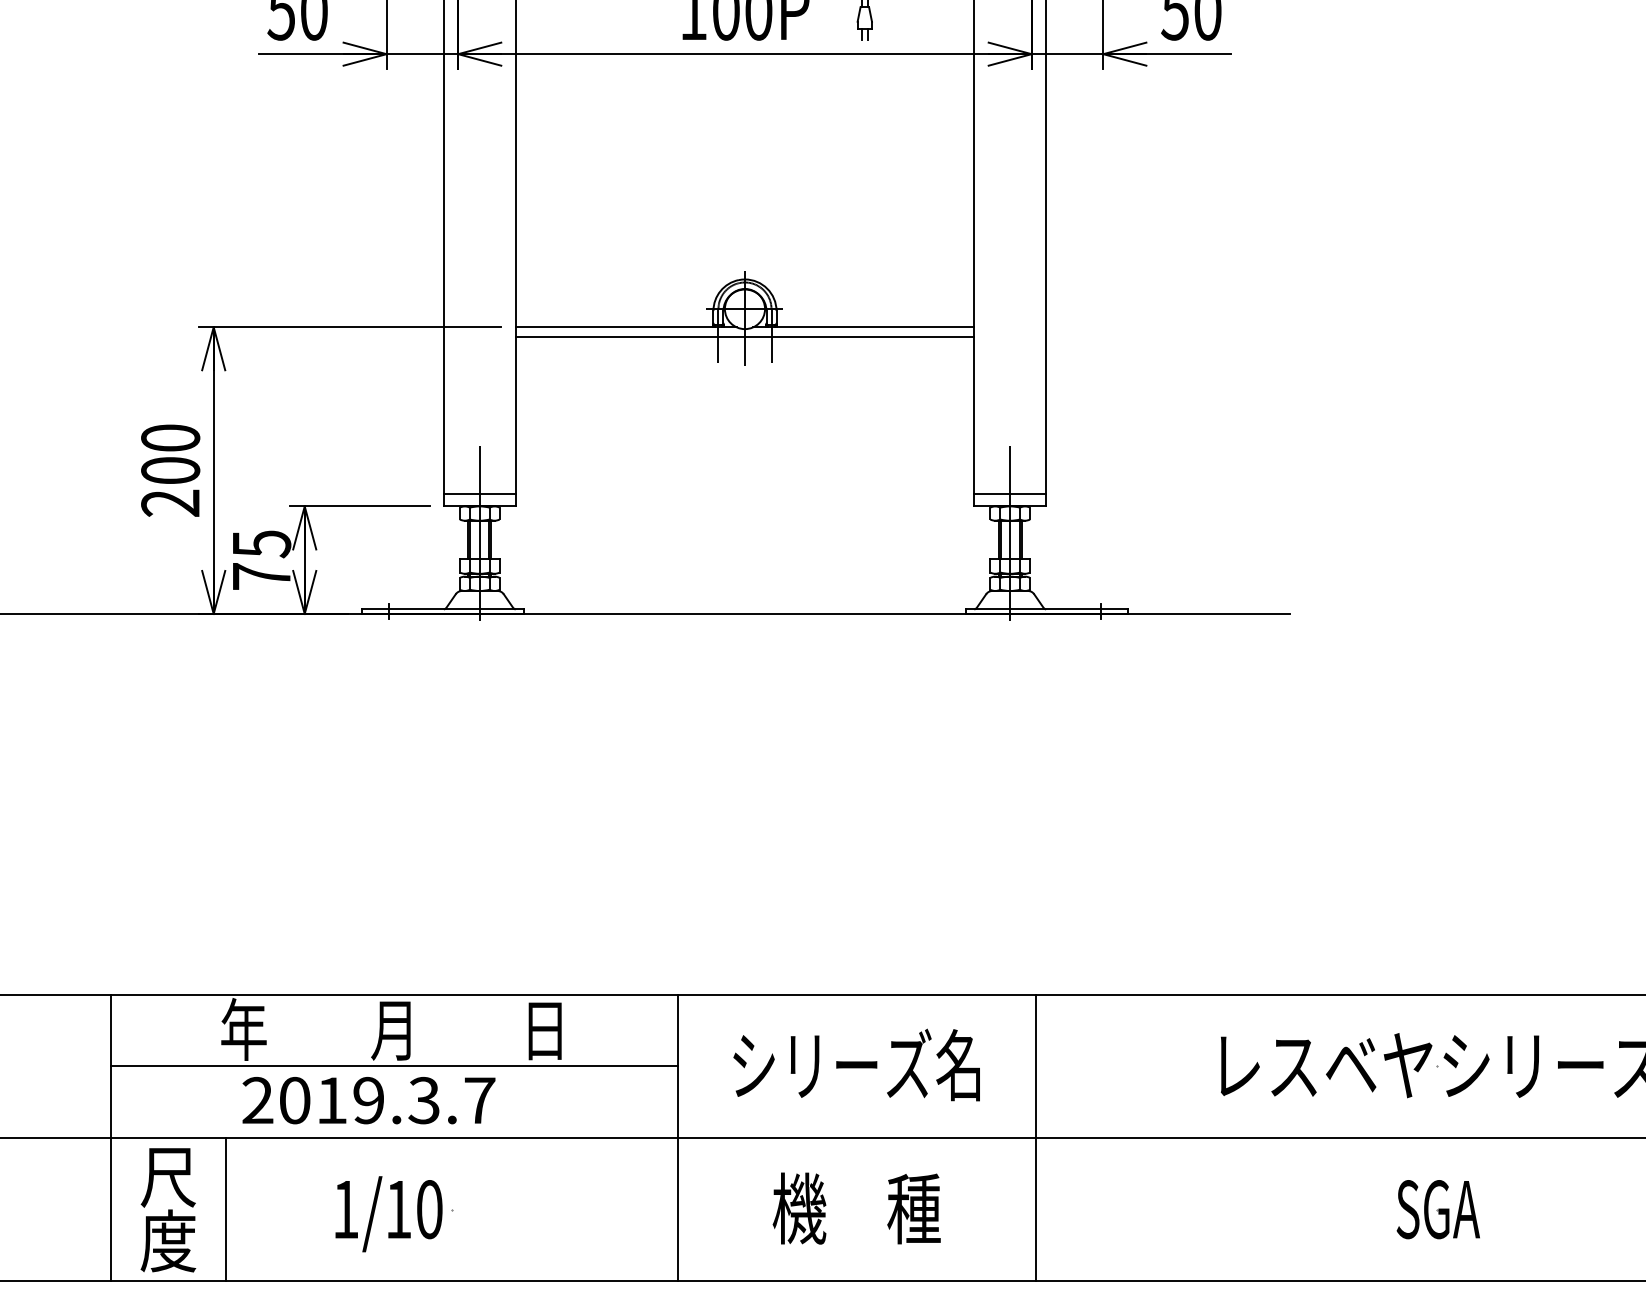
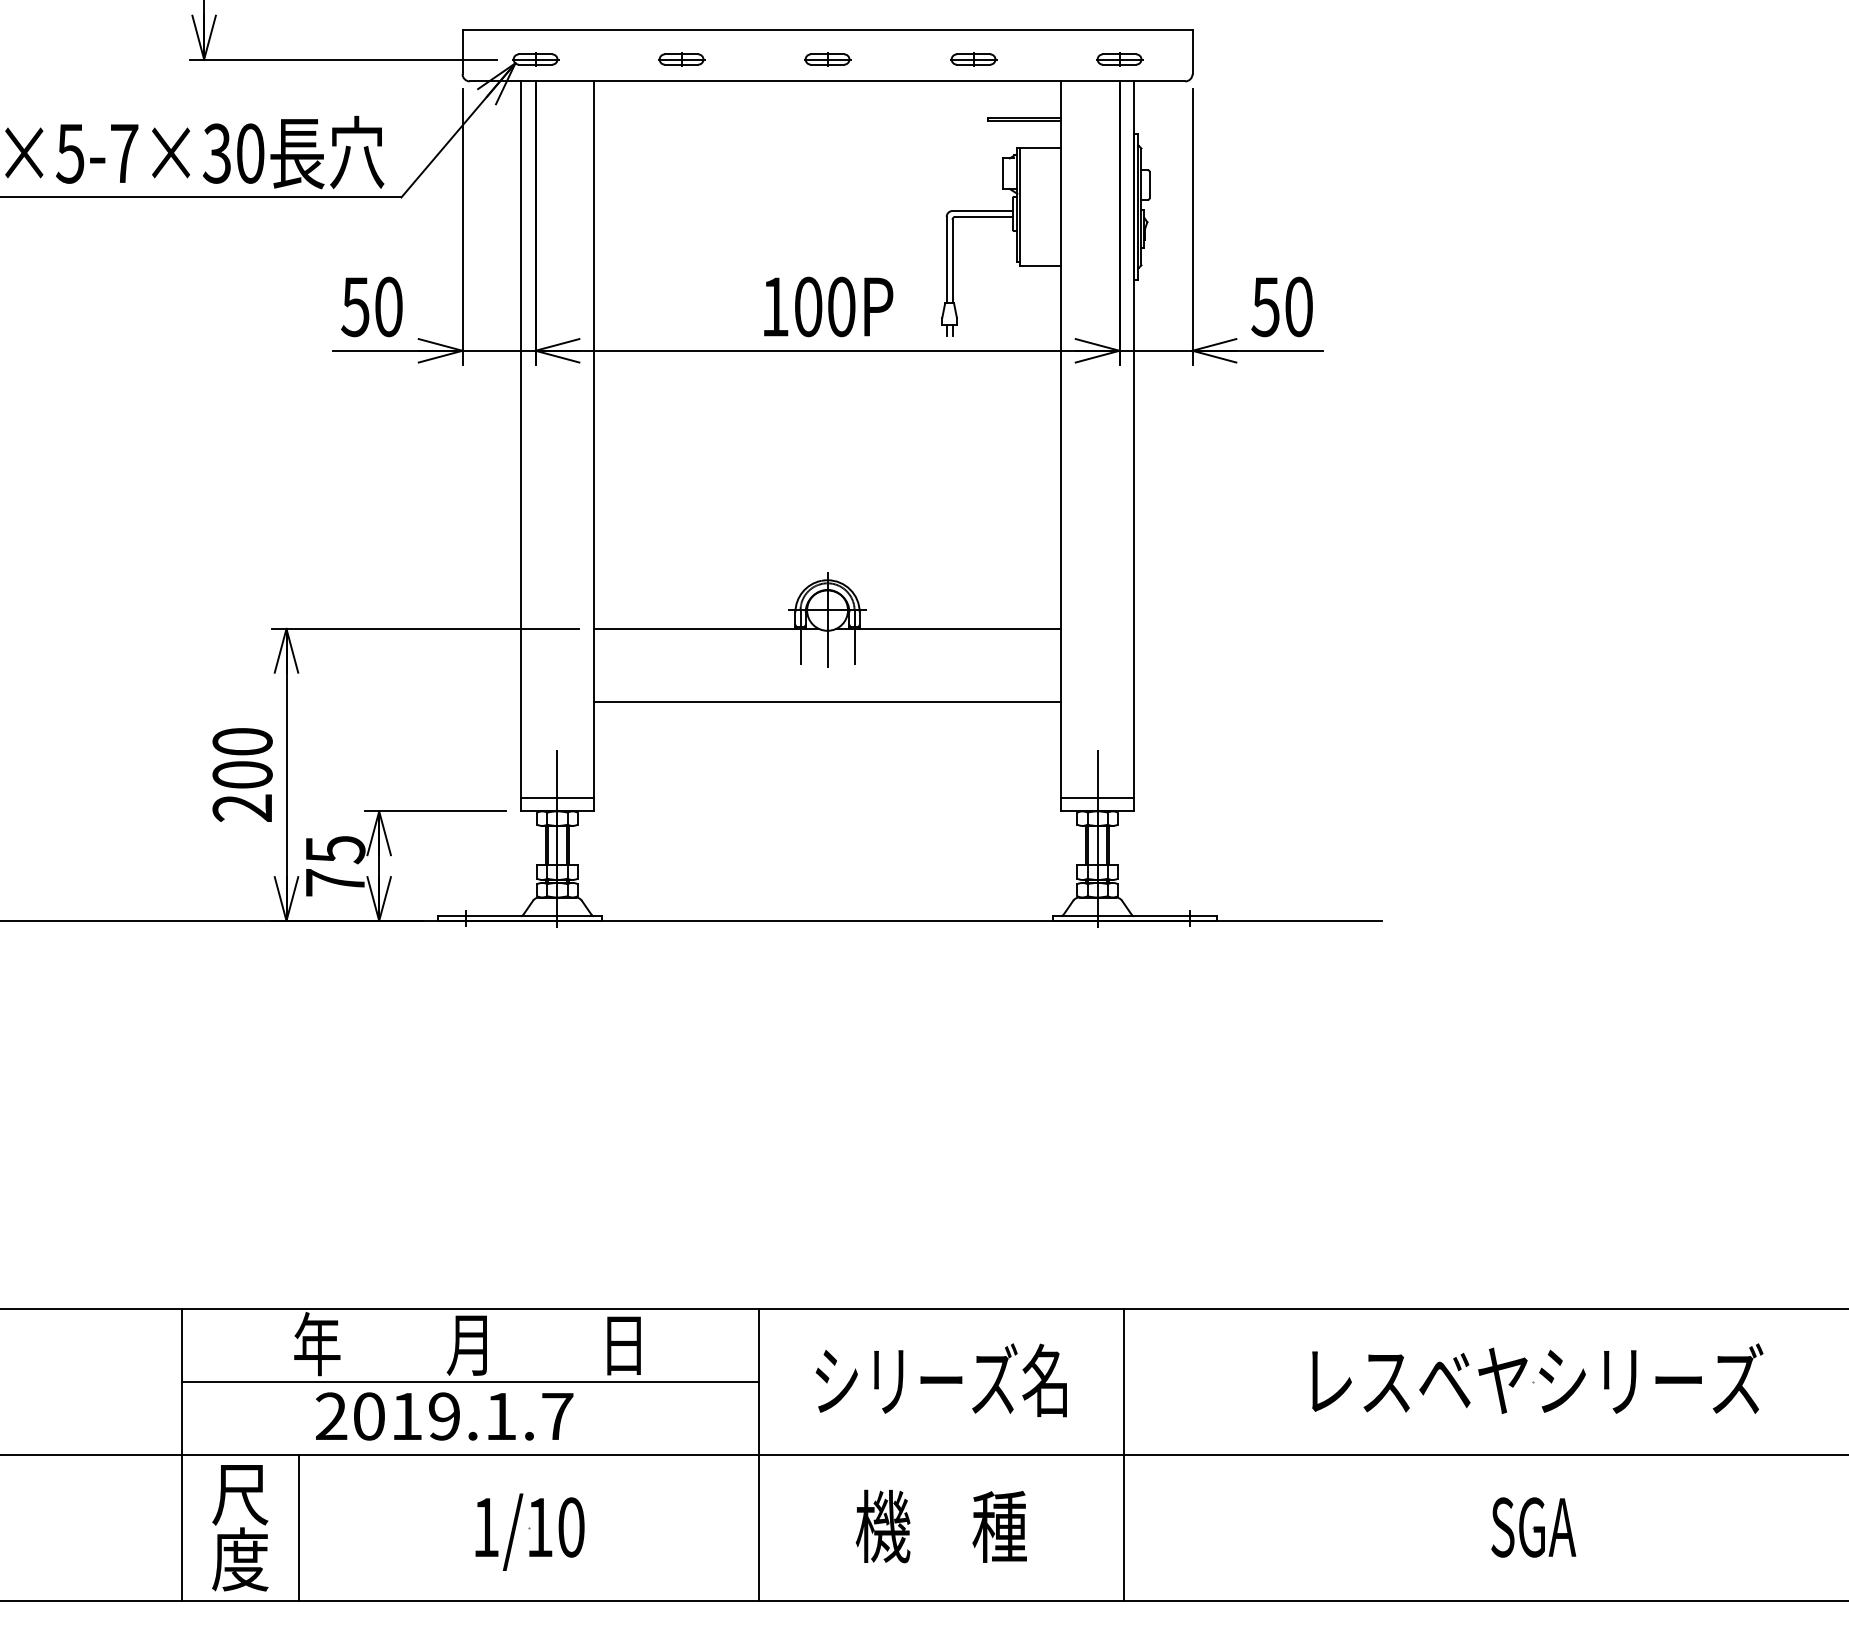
line: (744, 336) -> (827, 701), moved
text: (423, 1100) -> (500, 1416), 2019.3.7 -> 2019.1.7
text: (388, 1213) -> (529, 1531), moved

